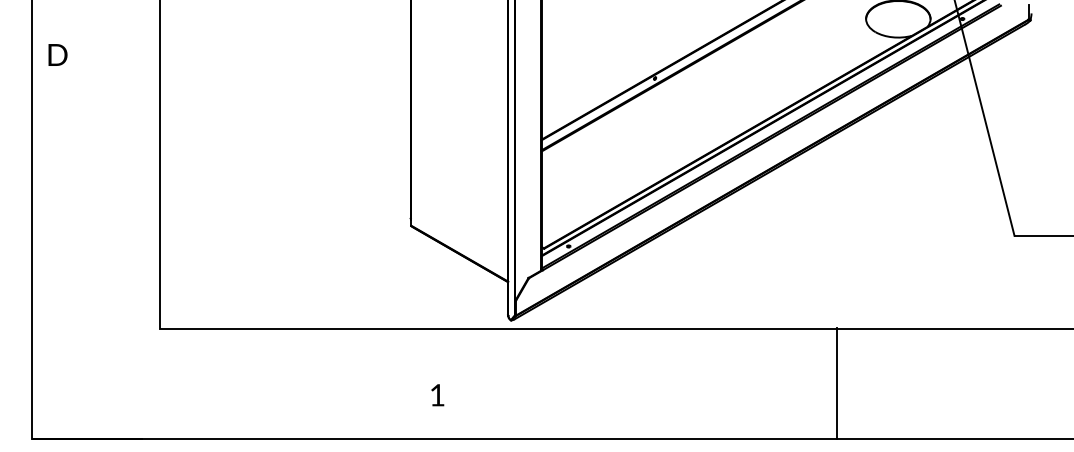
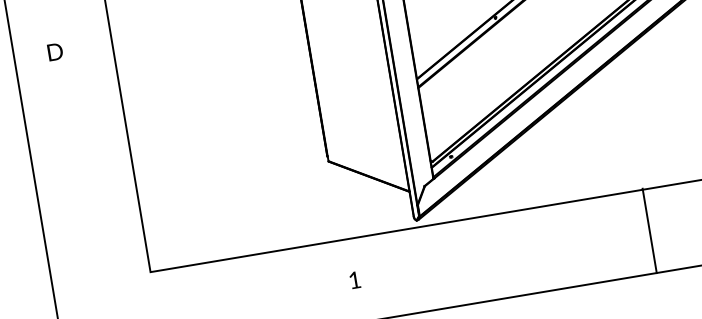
text: (57, 54) -> (54, 51), moved
line: (837, 382) -> (649, 230), moved
text: (437, 395) -> (354, 280), moved

